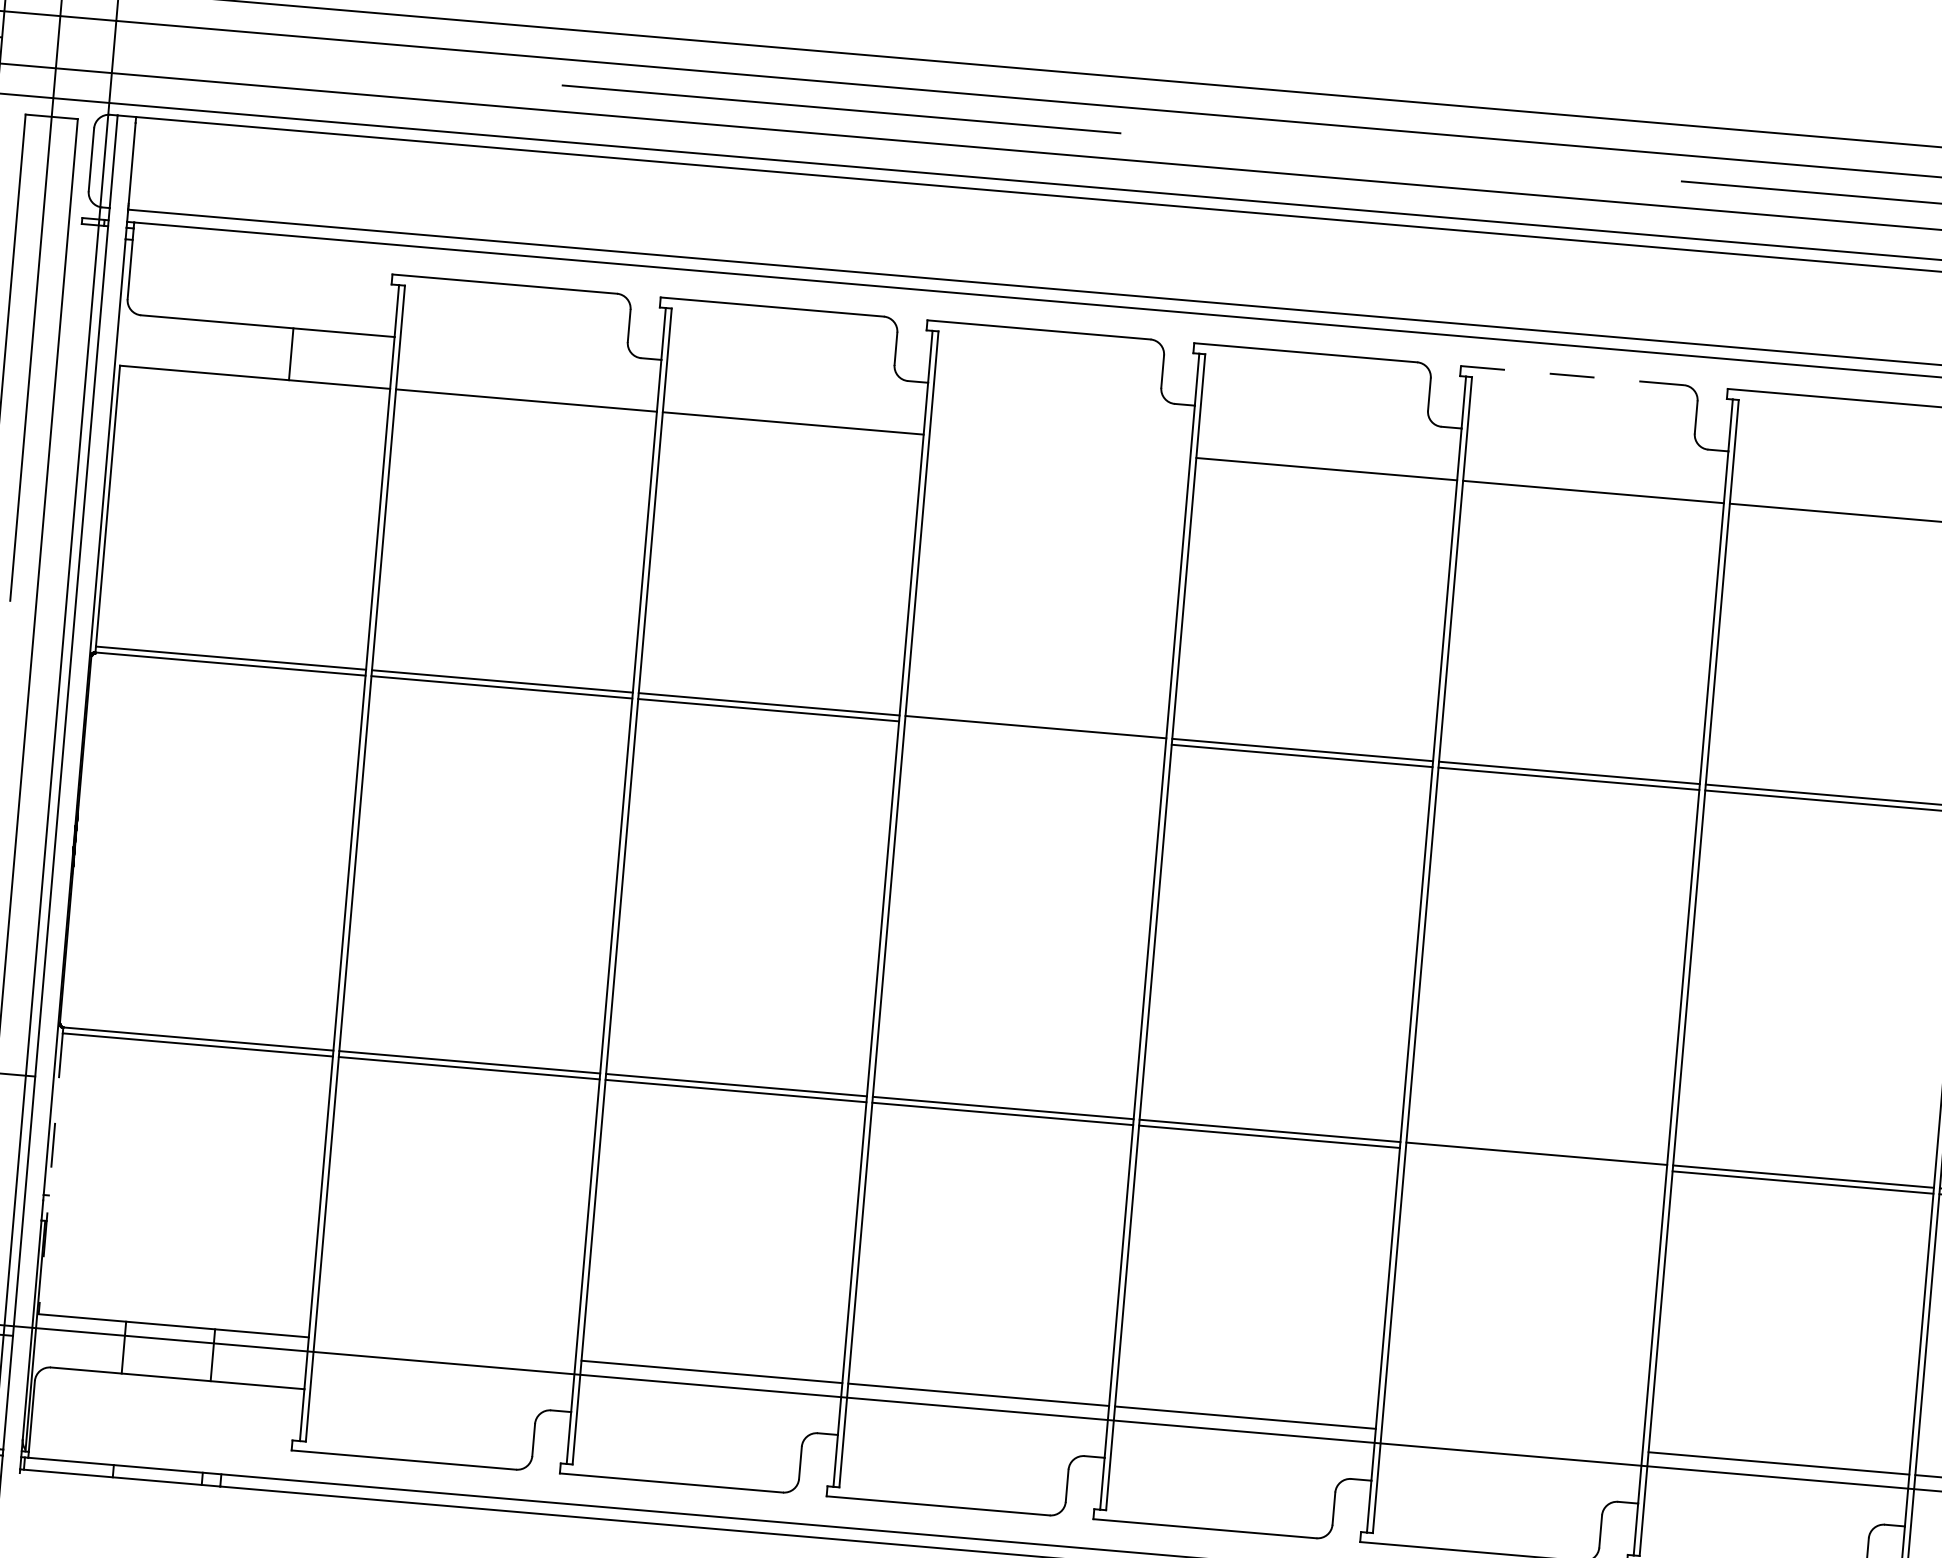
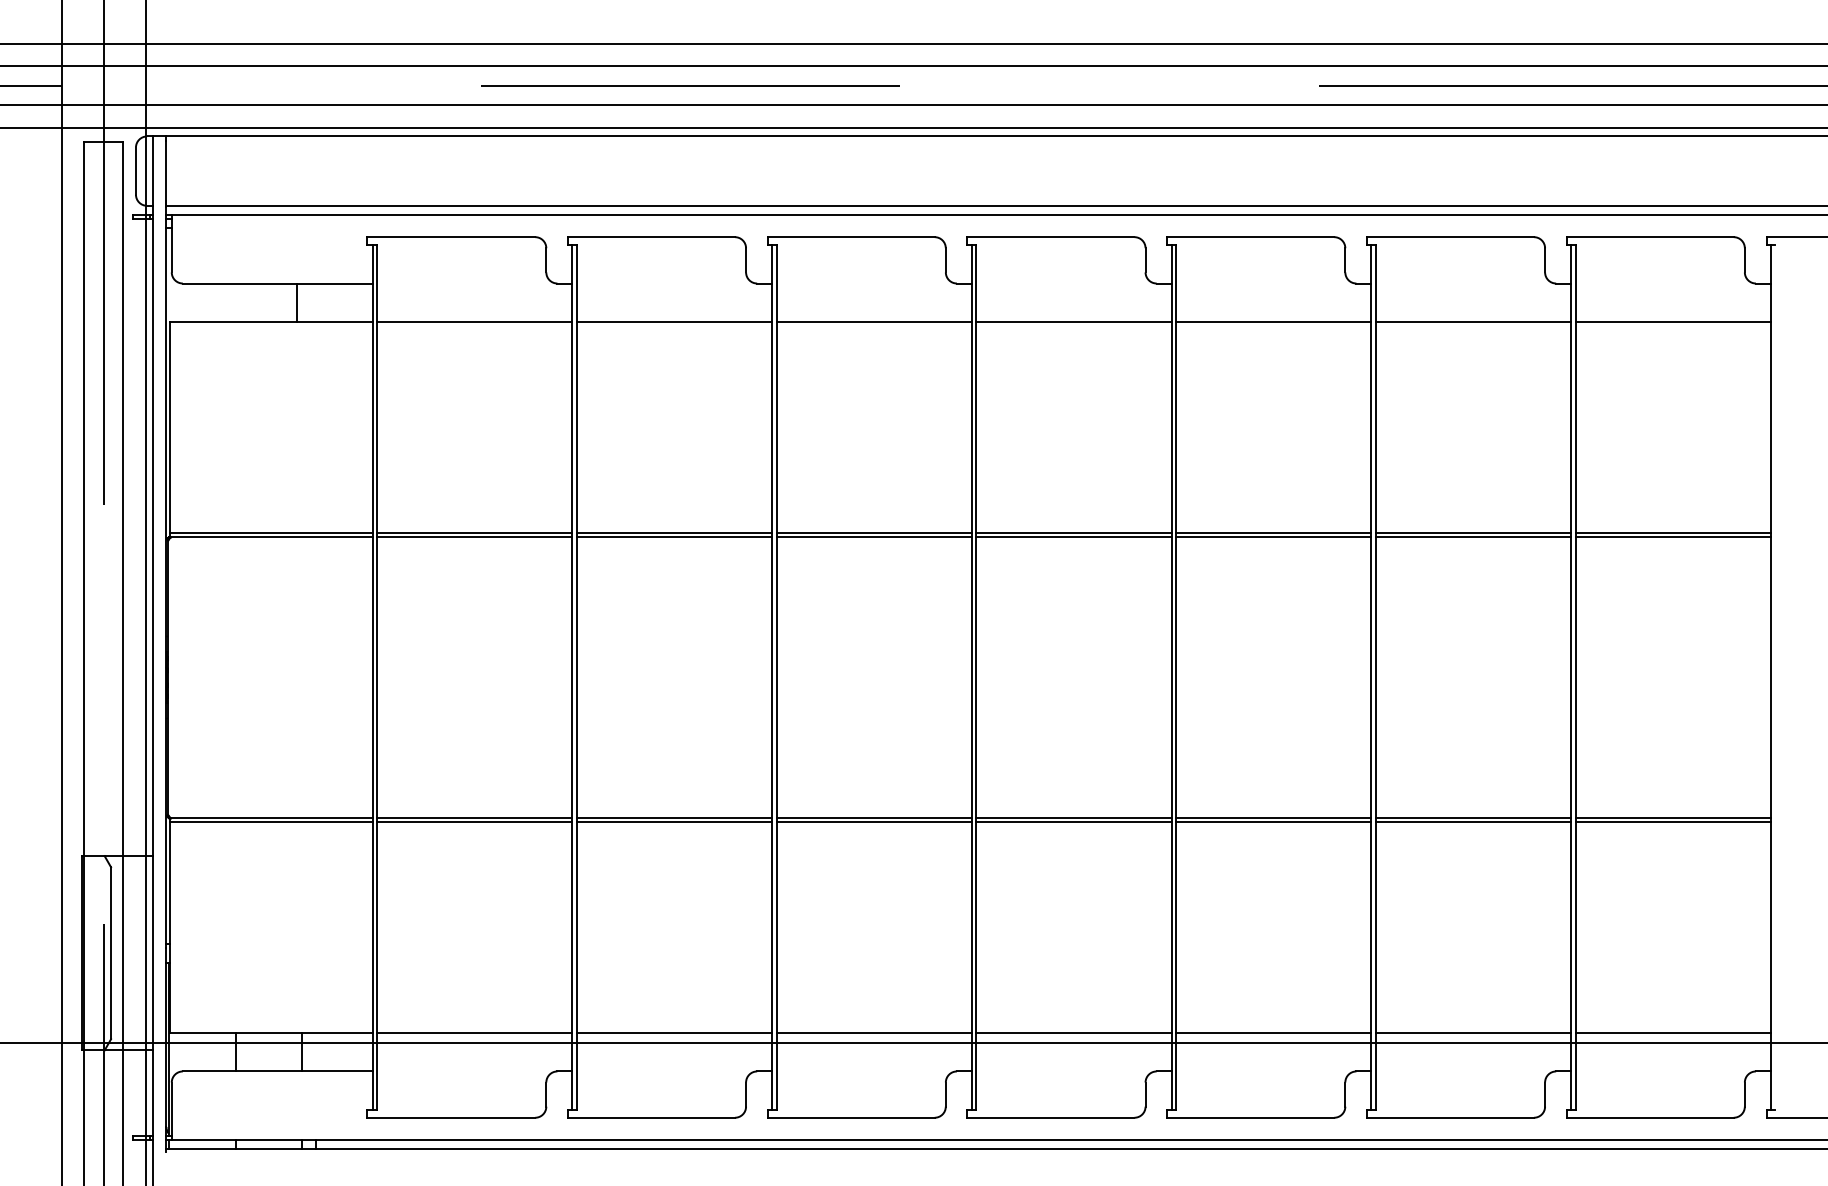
line: (1572, 376) -> (1250, 237), dashed -> solid
line: (1058, 446) -> (873, 322), added
line: (1034, 733) -> (873, 537), added
line: (1535, 1159) -> (1273, 822), added
line: (50, 1173) -> (170, 927), dashed -> solid
line: (444, 1348) -> (474, 1032), added
line: (1511, 1440) -> (1273, 1032), added

